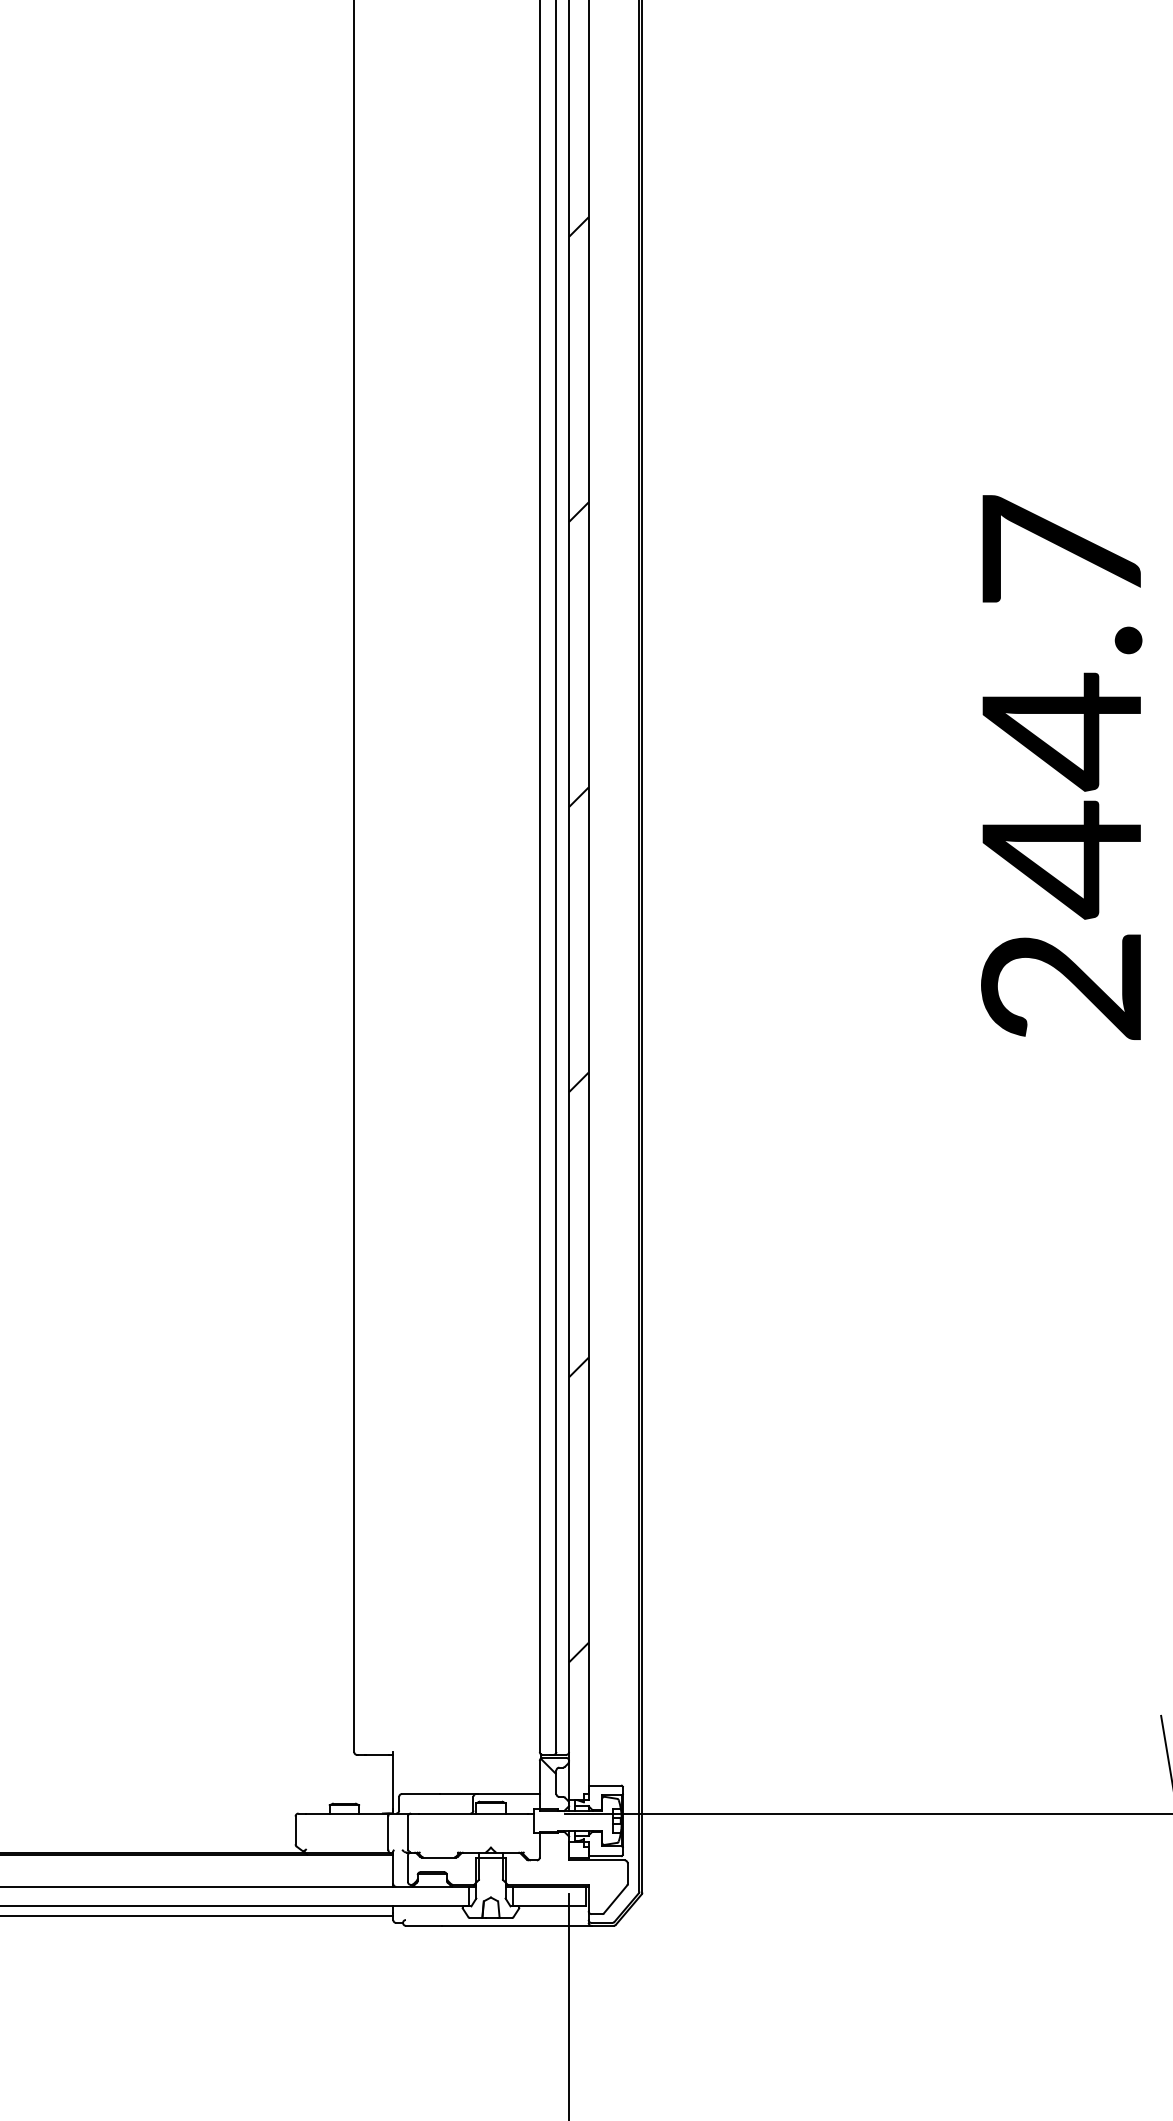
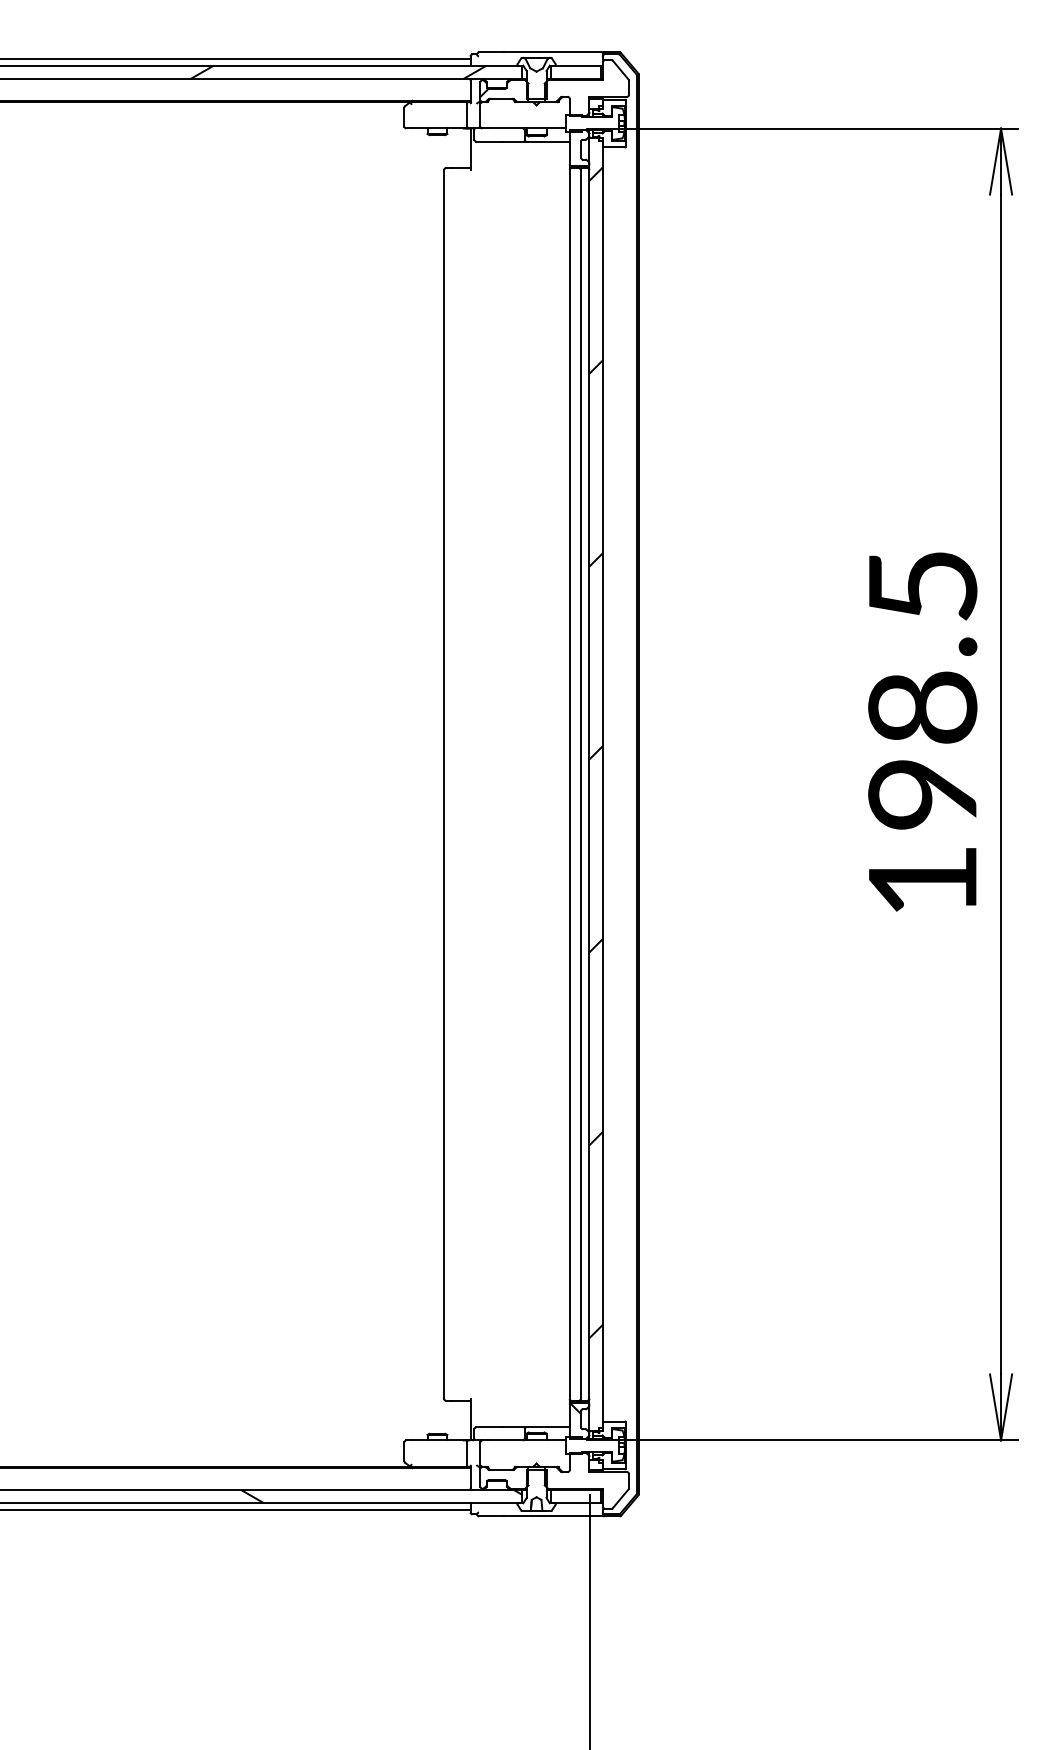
text: (1061, 767) -> (922, 732), 244.7 -> 198.5
hatch: (261, 1896) -> (381, 1496), added

